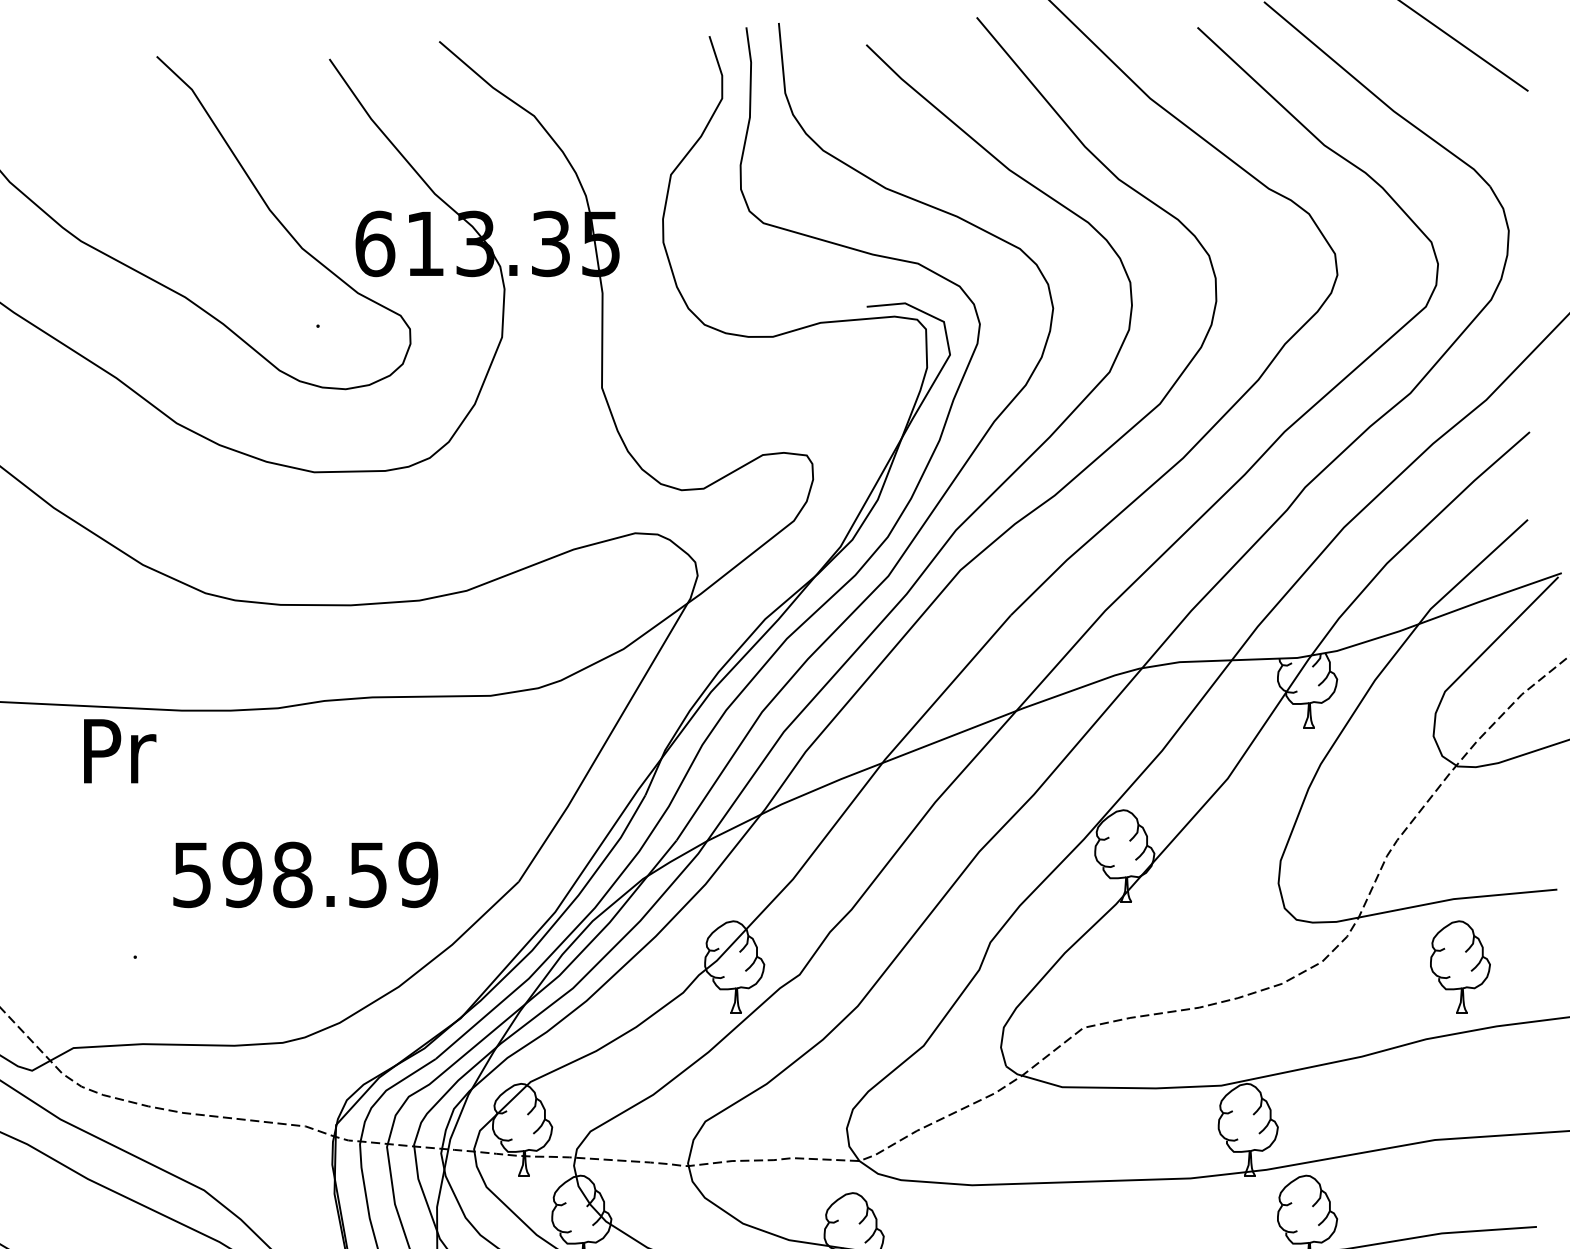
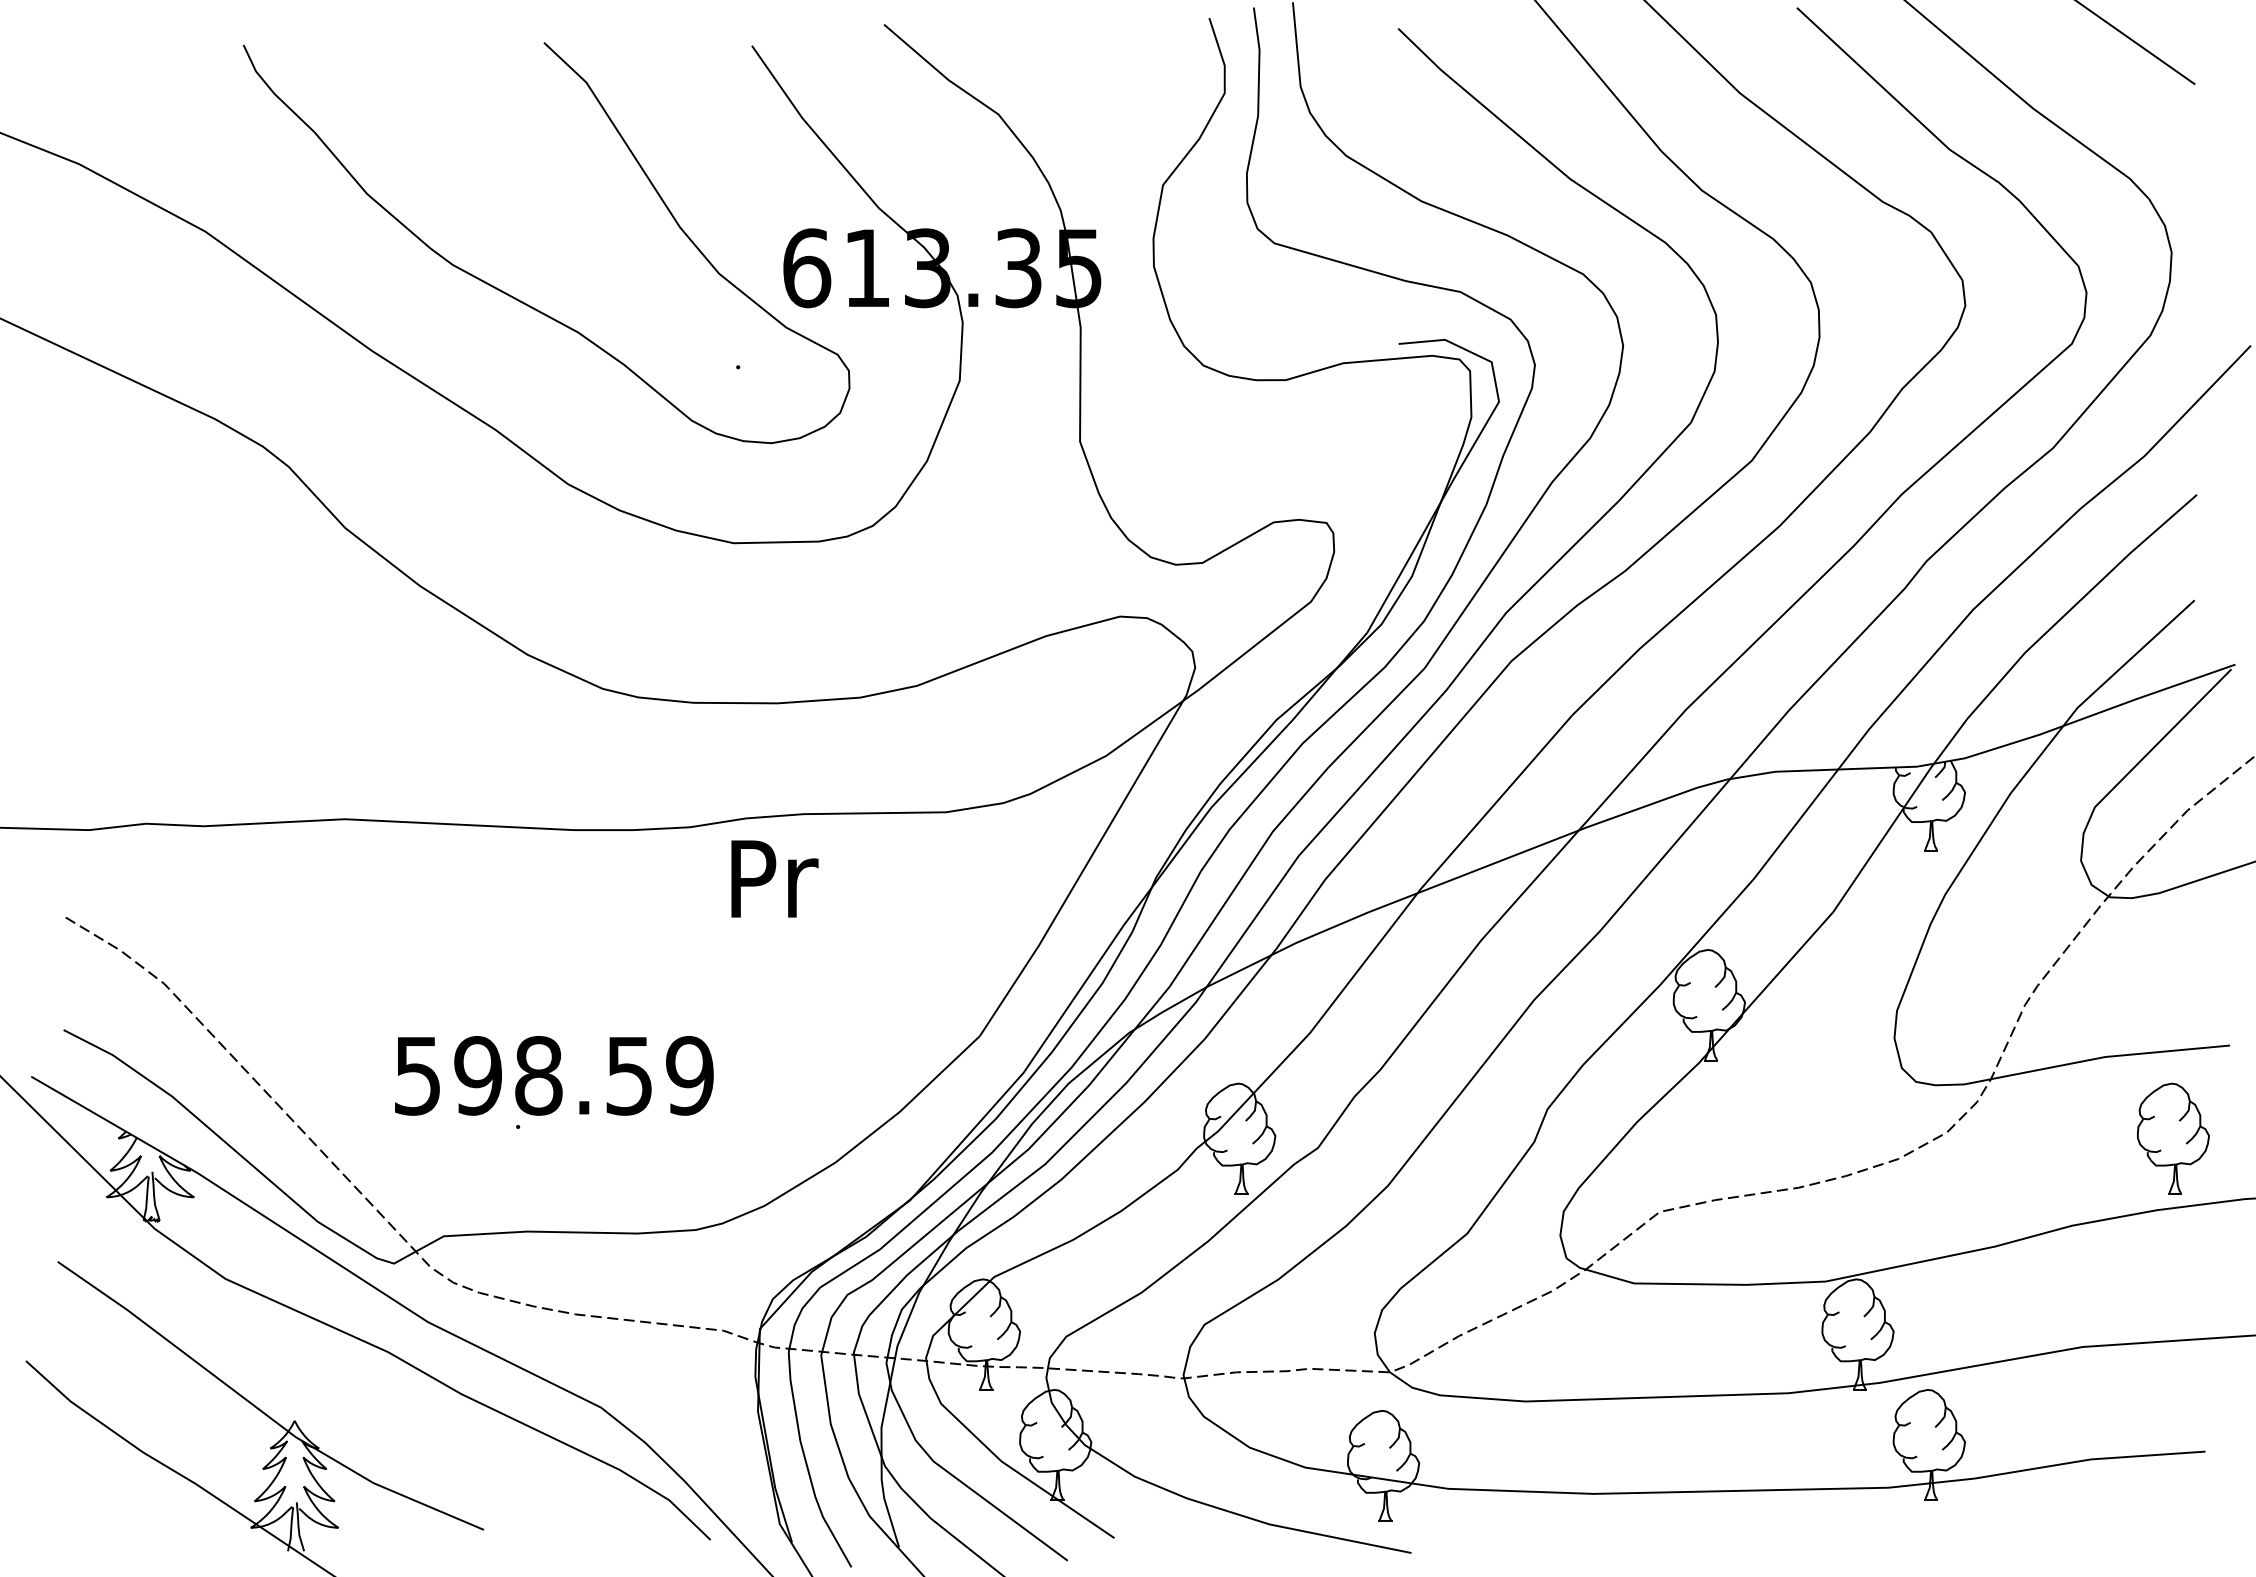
text: (119, 750) -> (774, 878), moved
text: (305, 874) -> (554, 1075), moved
part: (1460, 966) -> (2173, 1138), moved

